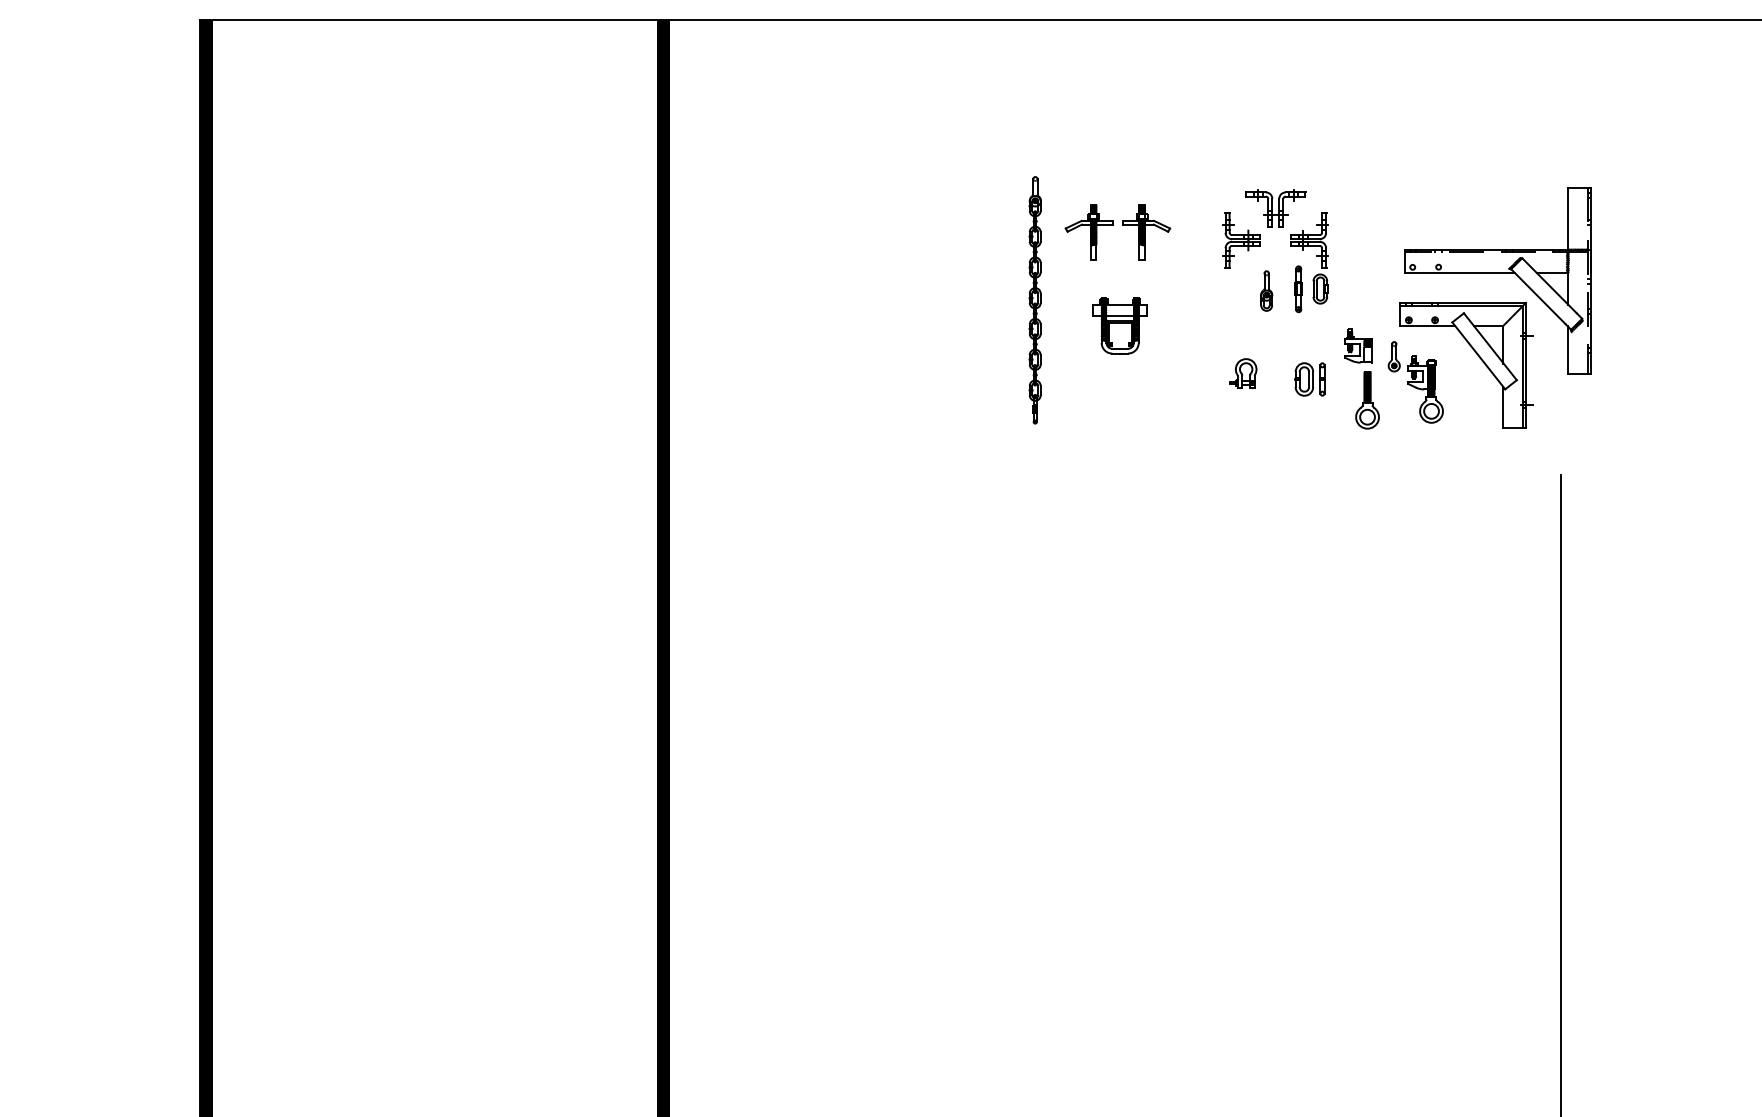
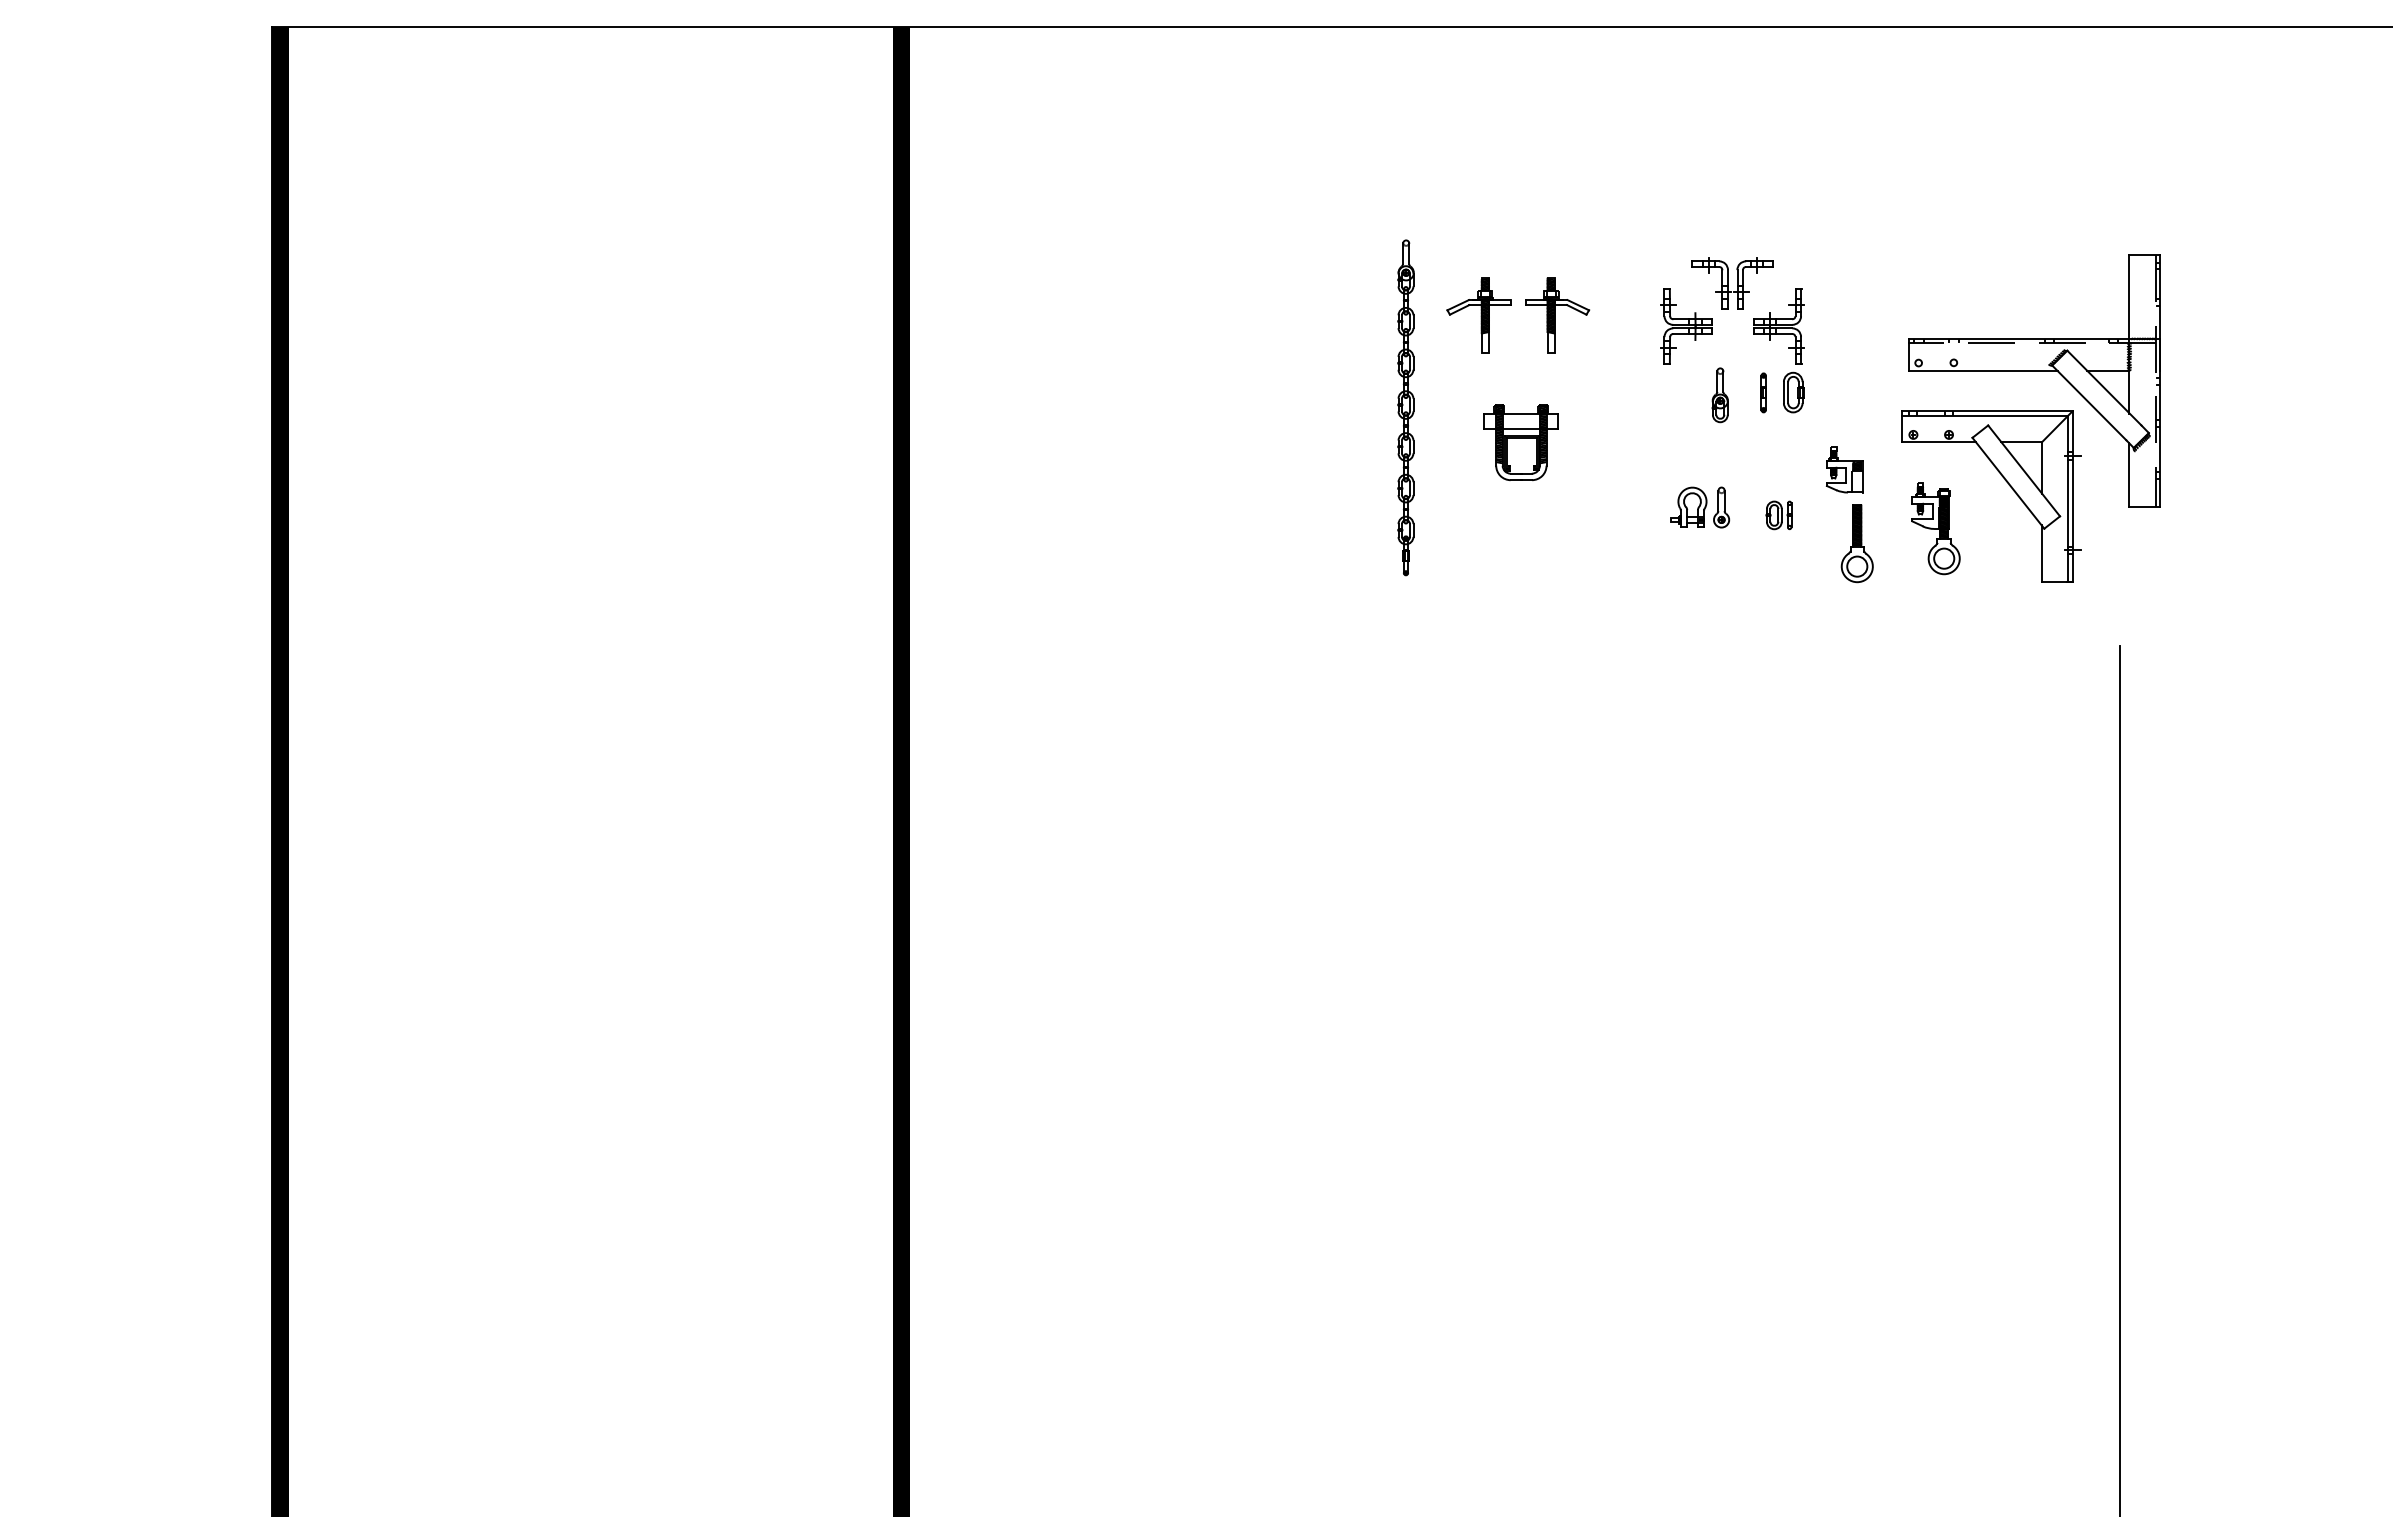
part: (1298, 289) -> (1763, 392), size x0.62
part: (1394, 356) -> (1721, 507), moved
part: (1309, 379) -> (1778, 515), size x0.62

